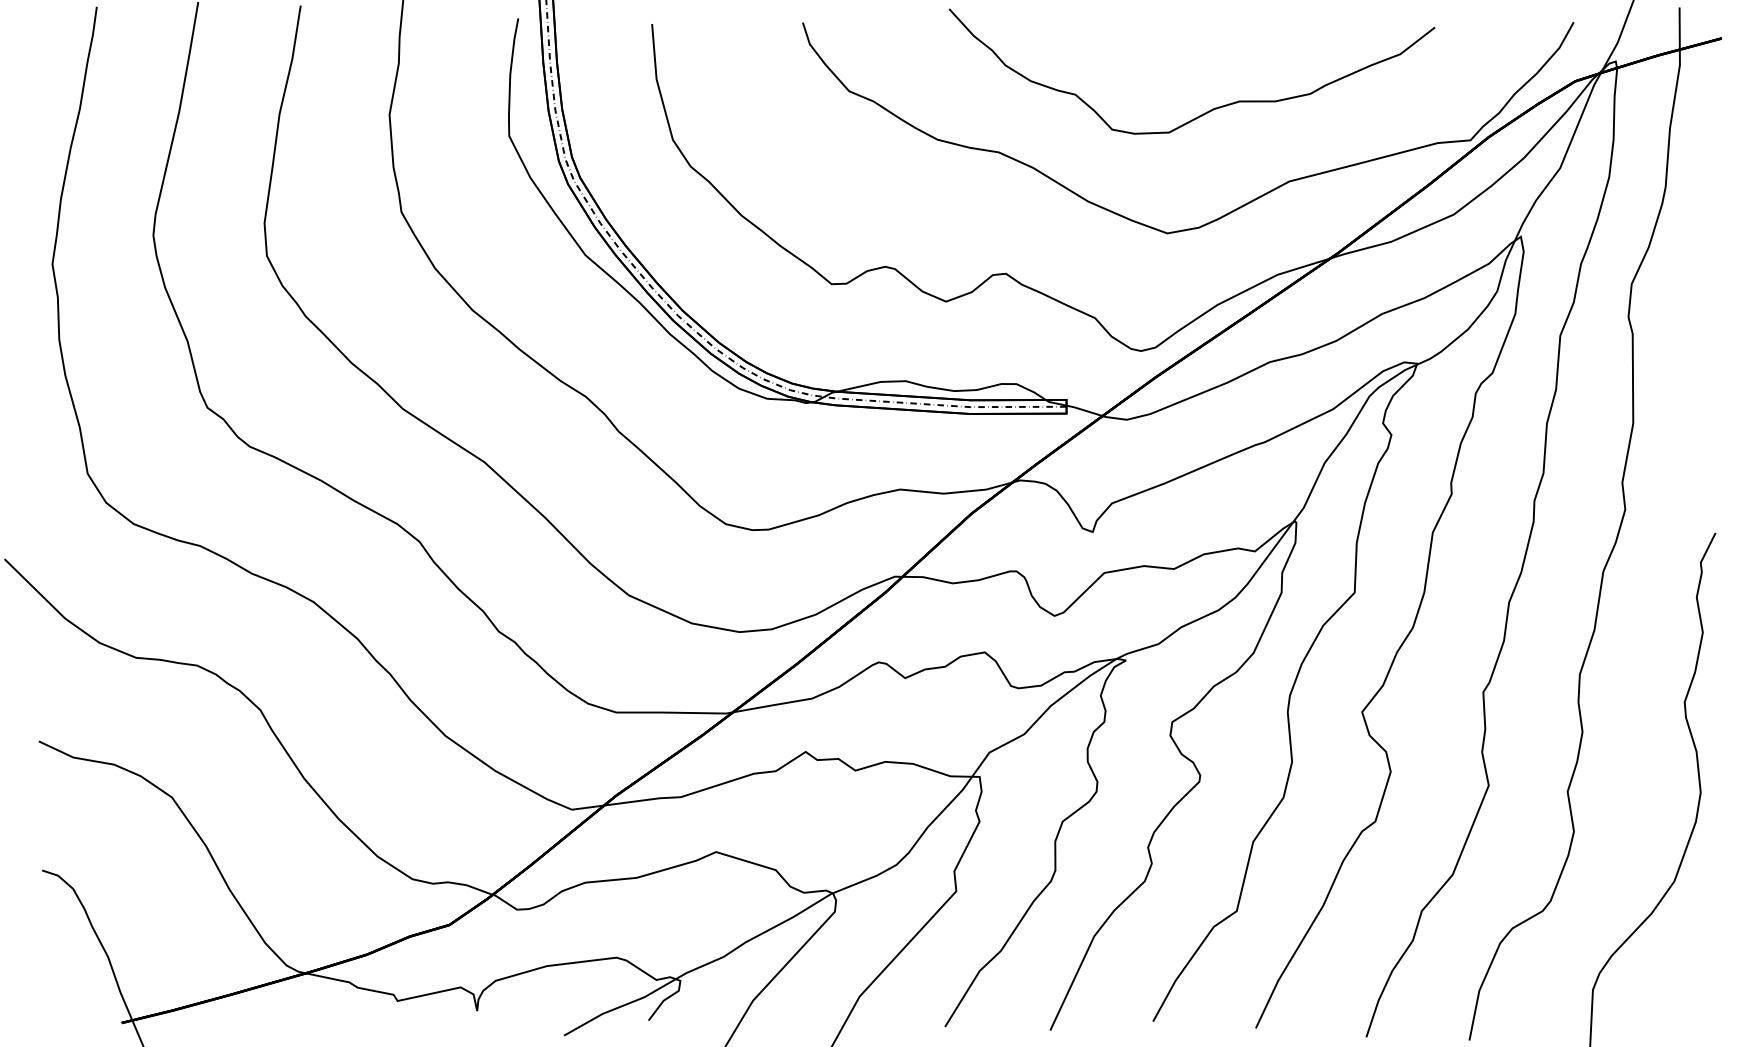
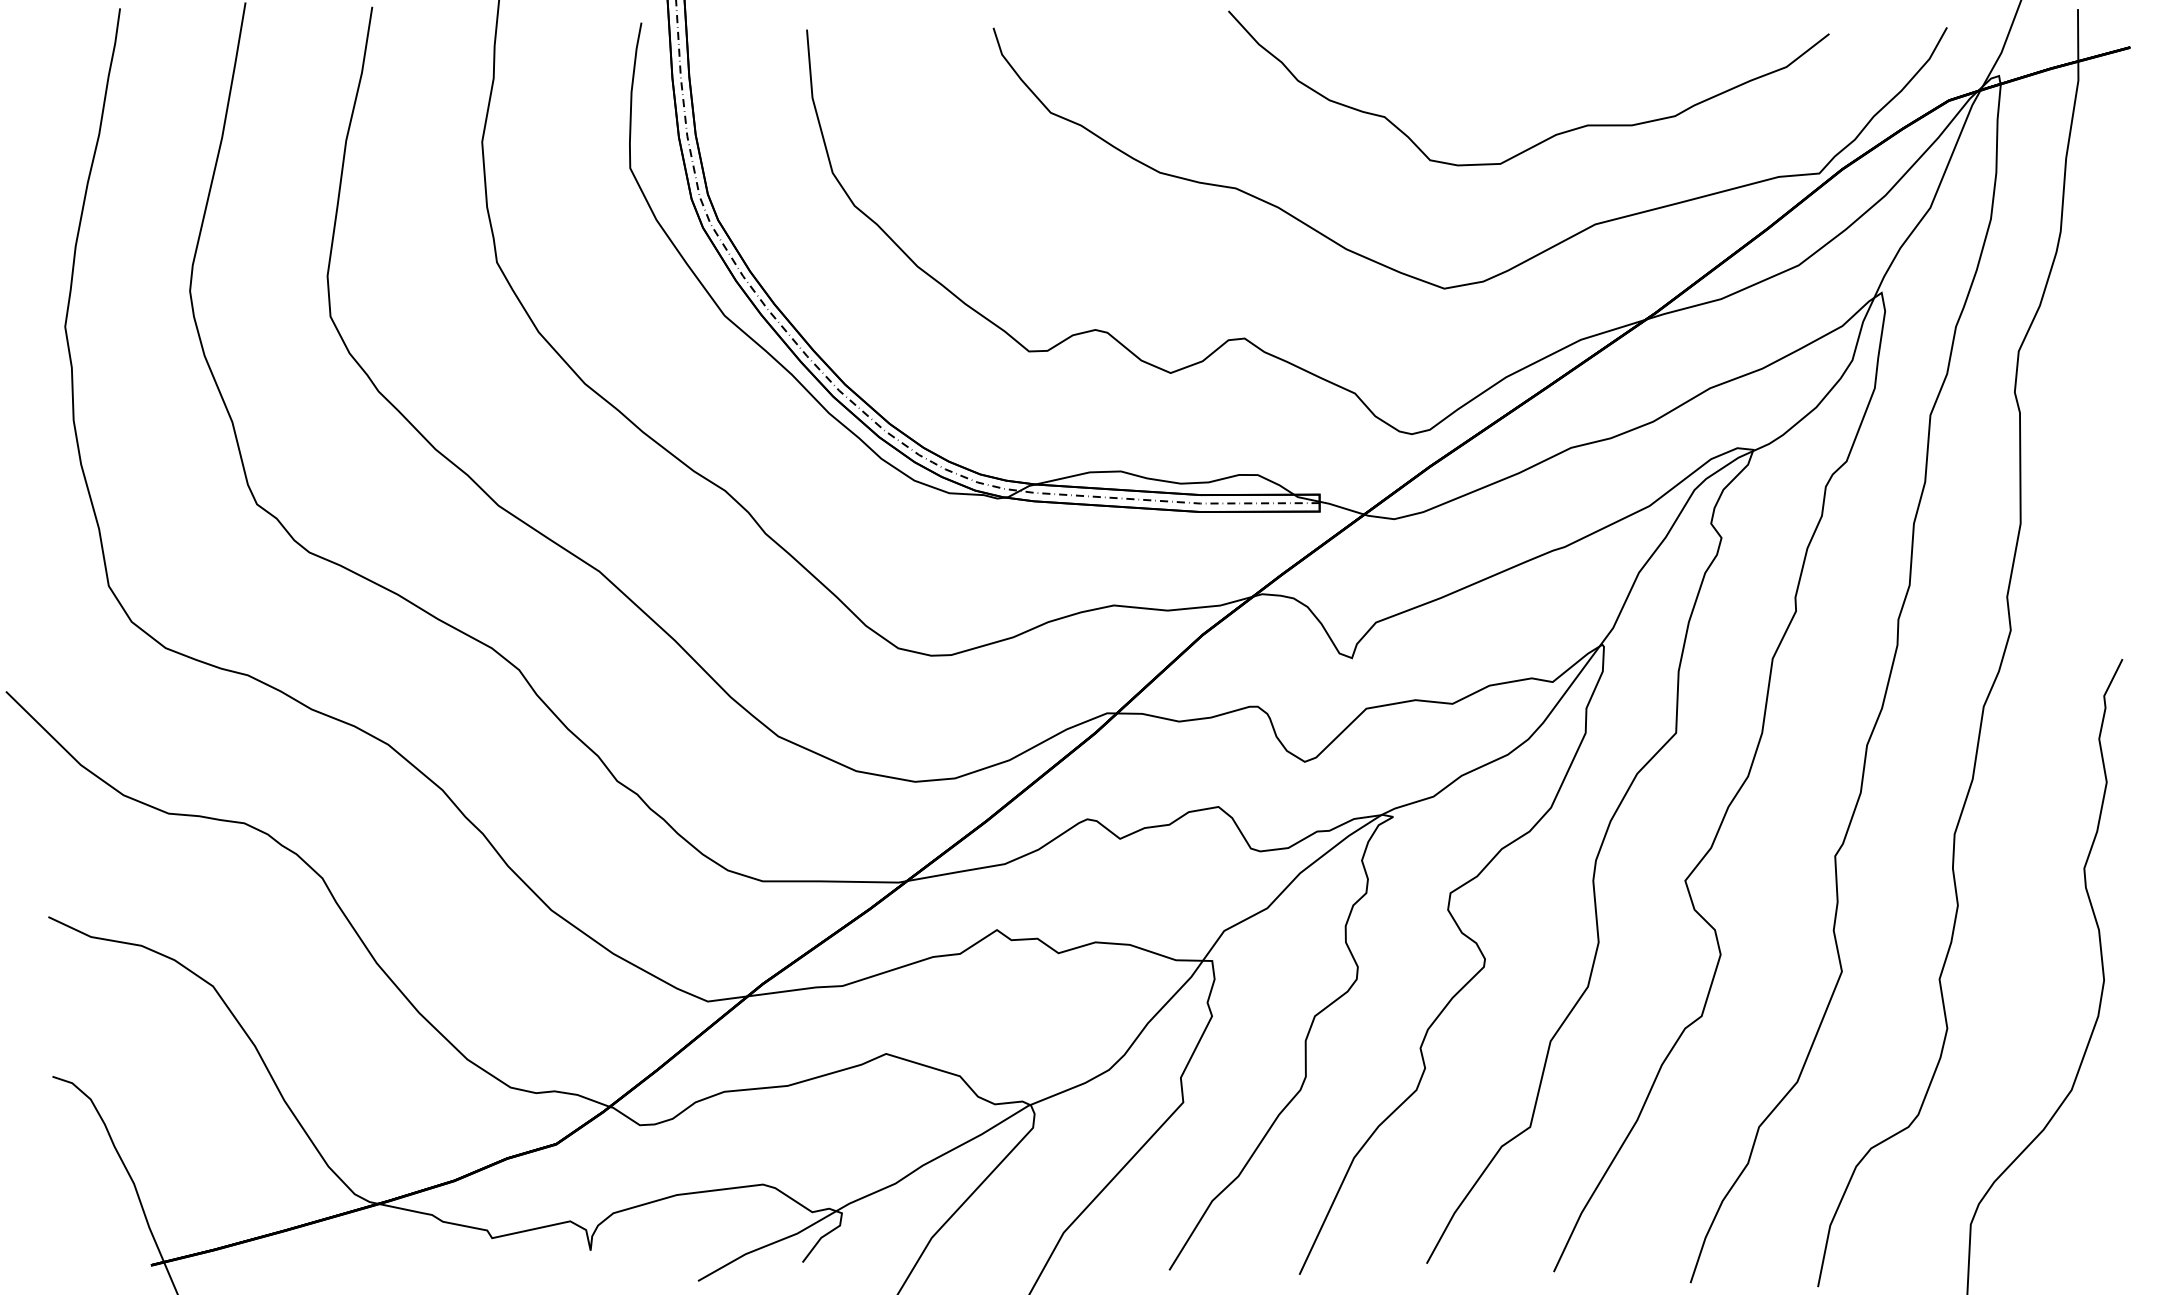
curve: (1211, 109) -> (1552, 135), moved

